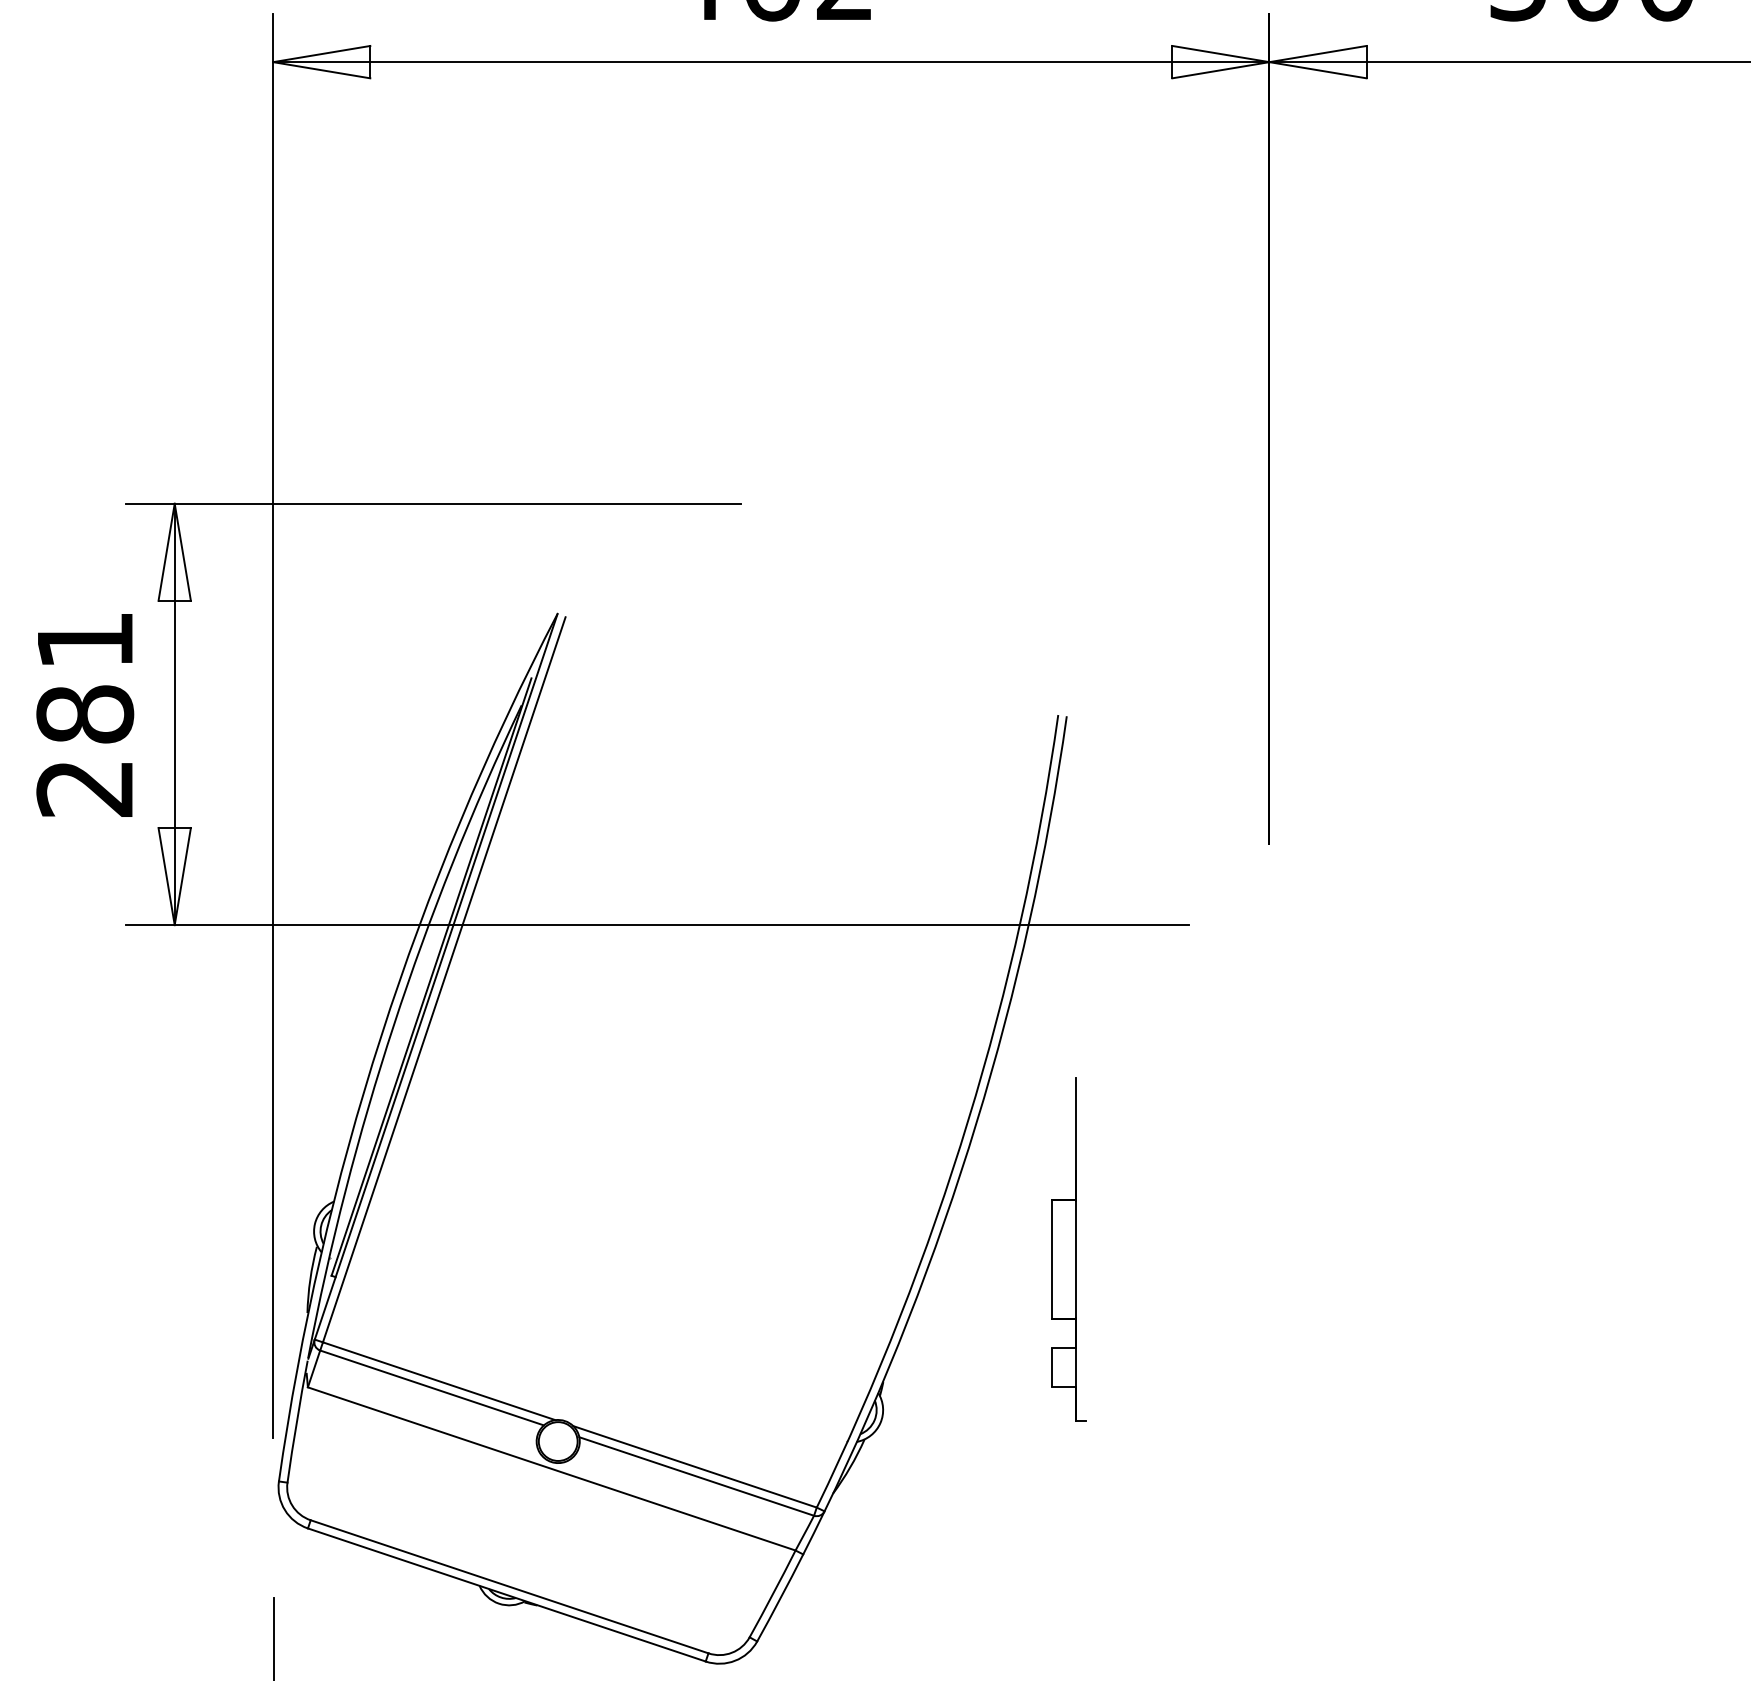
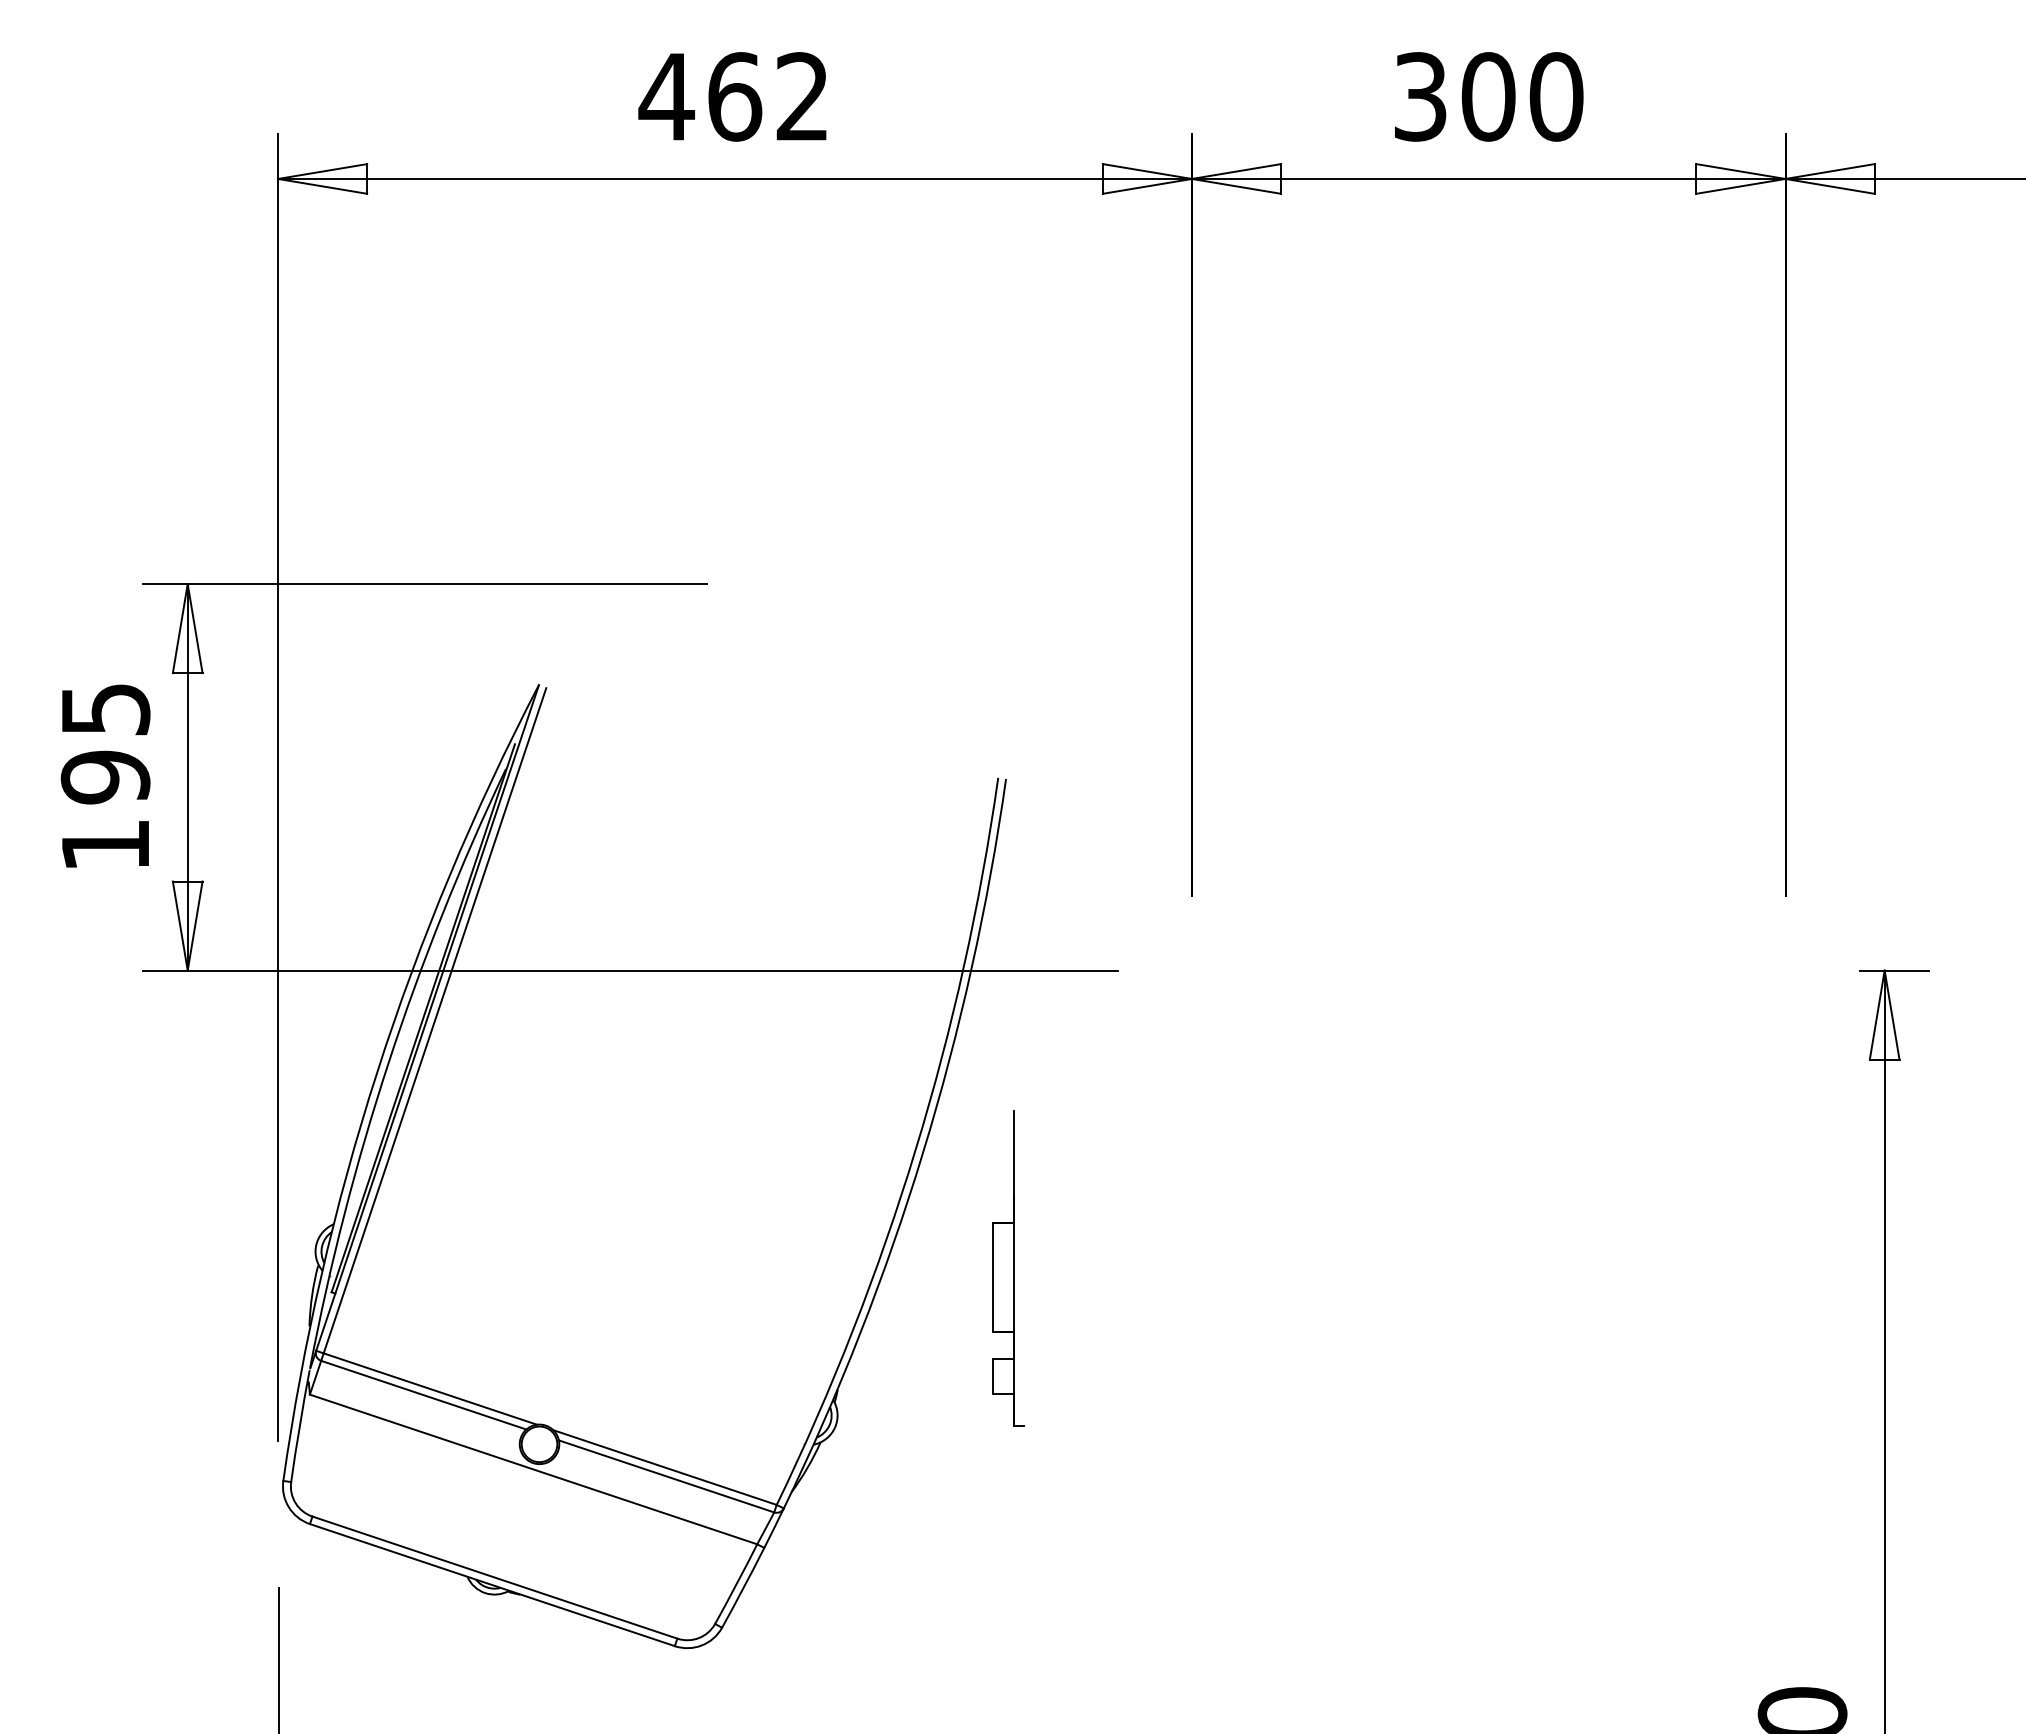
text: (85, 714) -> (105, 777), 281 -> 195

